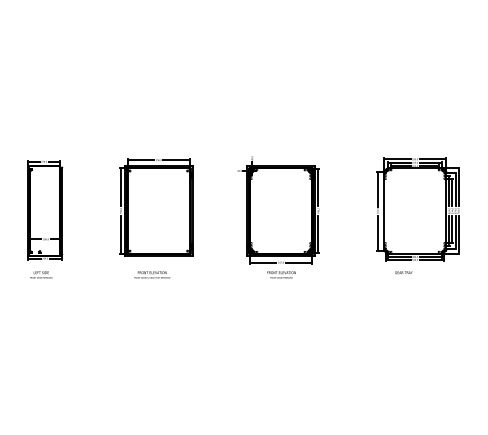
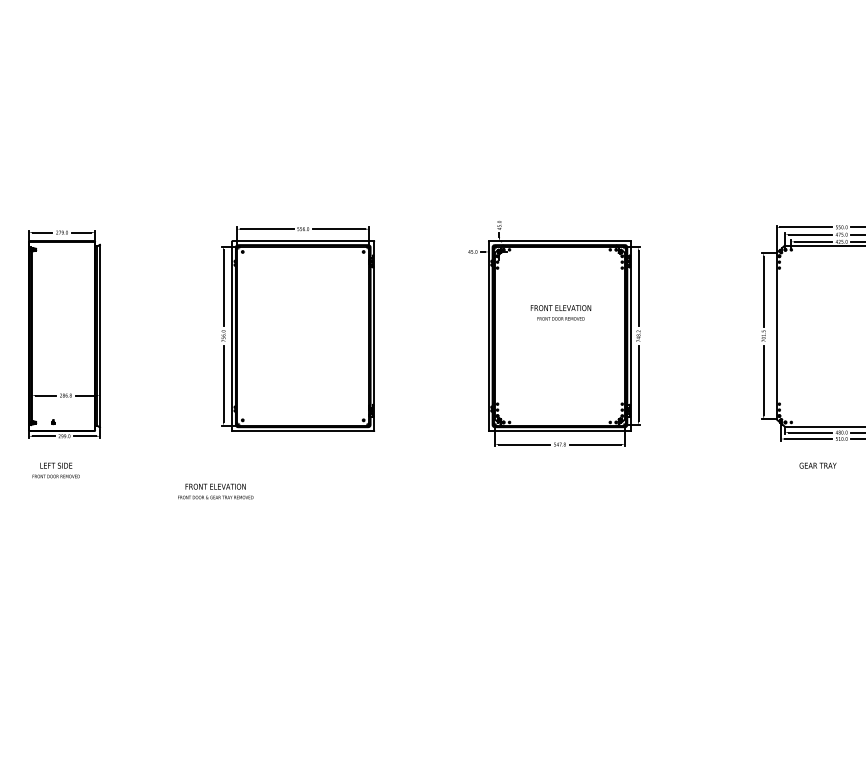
text: (152, 274) -> (216, 490), moved
text: (281, 274) -> (560, 311), moved

